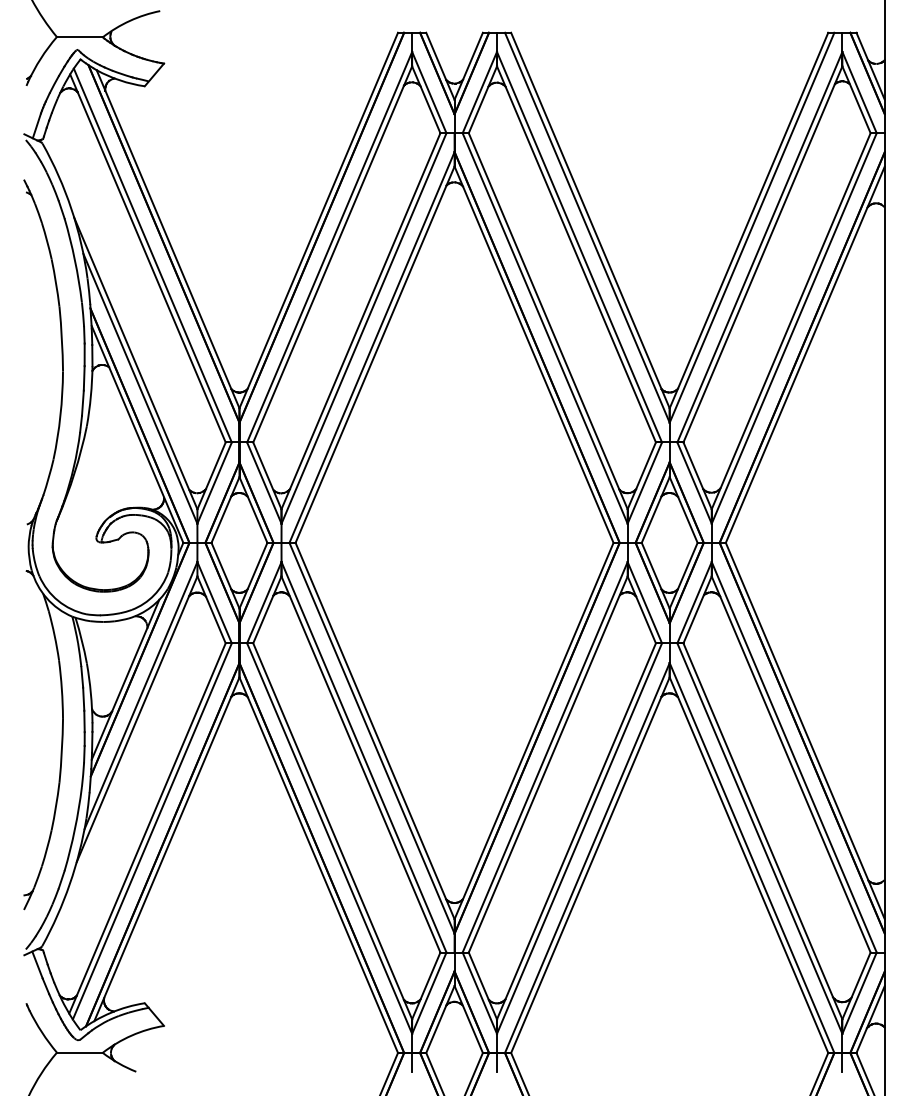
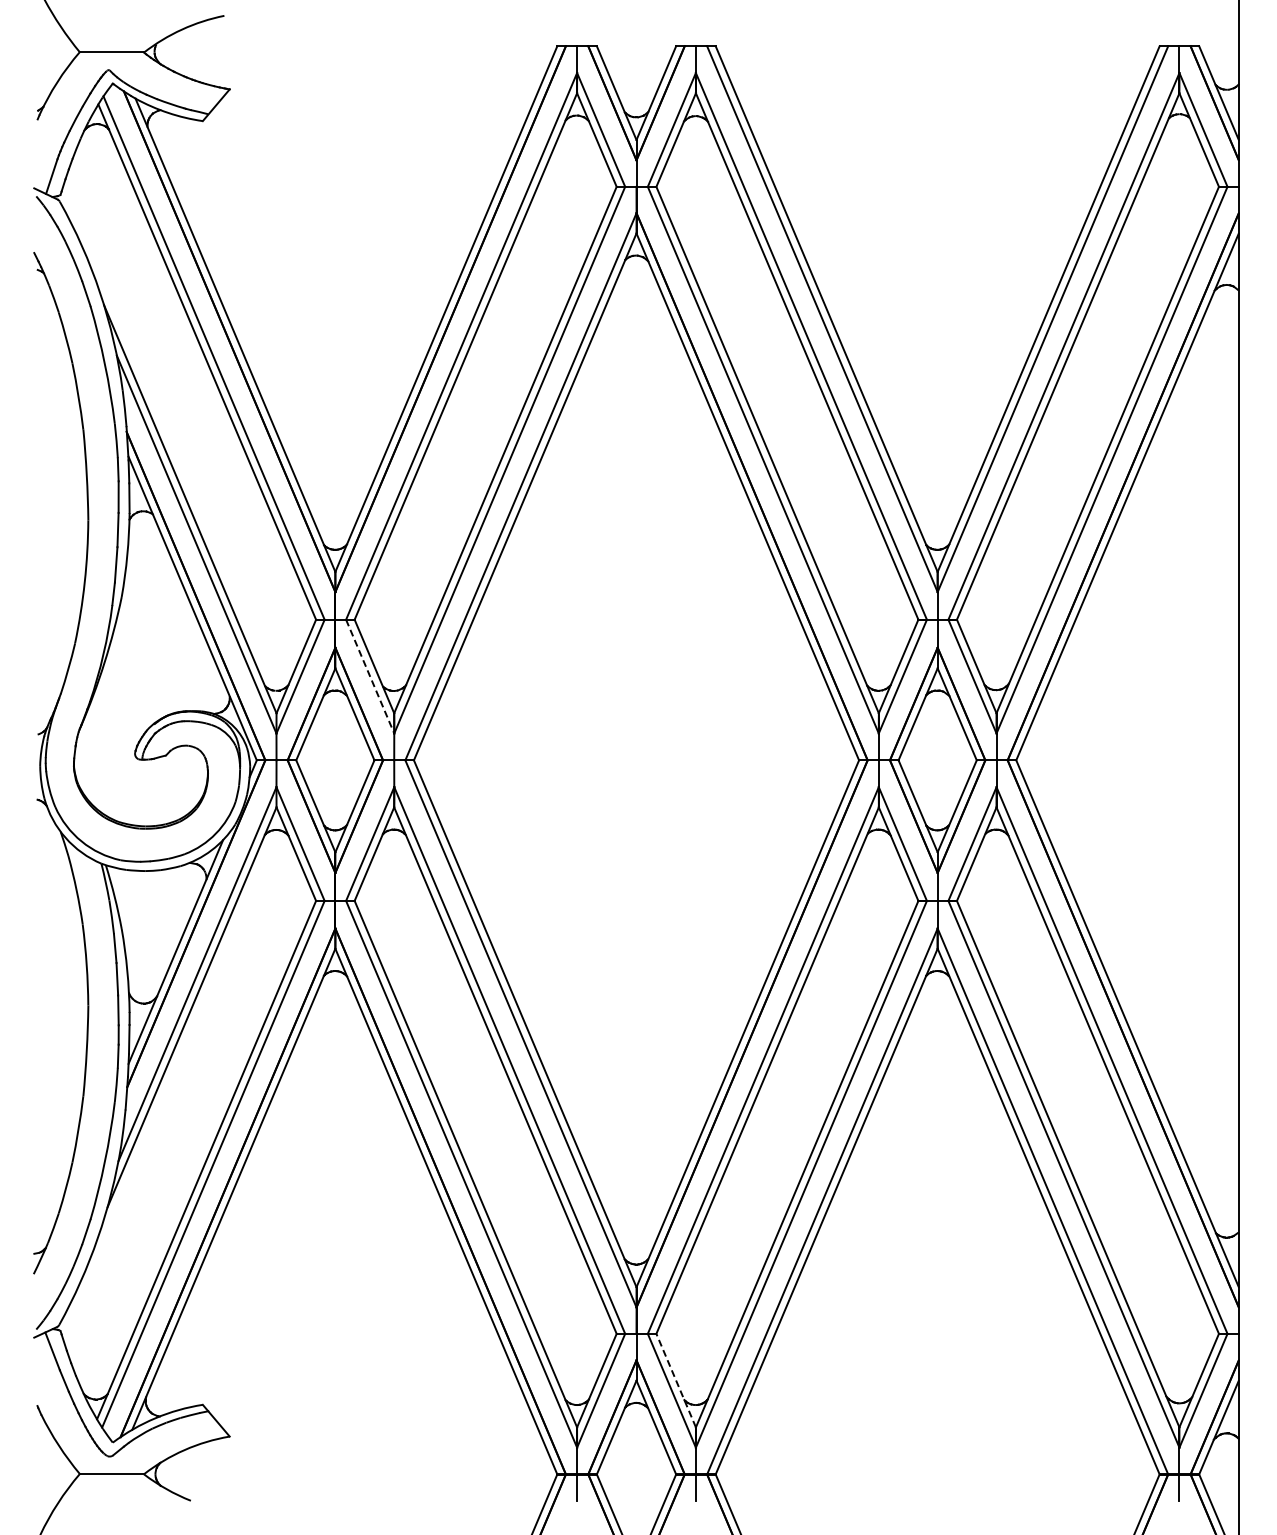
line: (264, 482) -> (370, 676), solid -> dashed
line: (483, 985) -> (676, 1380), solid -> dashed

